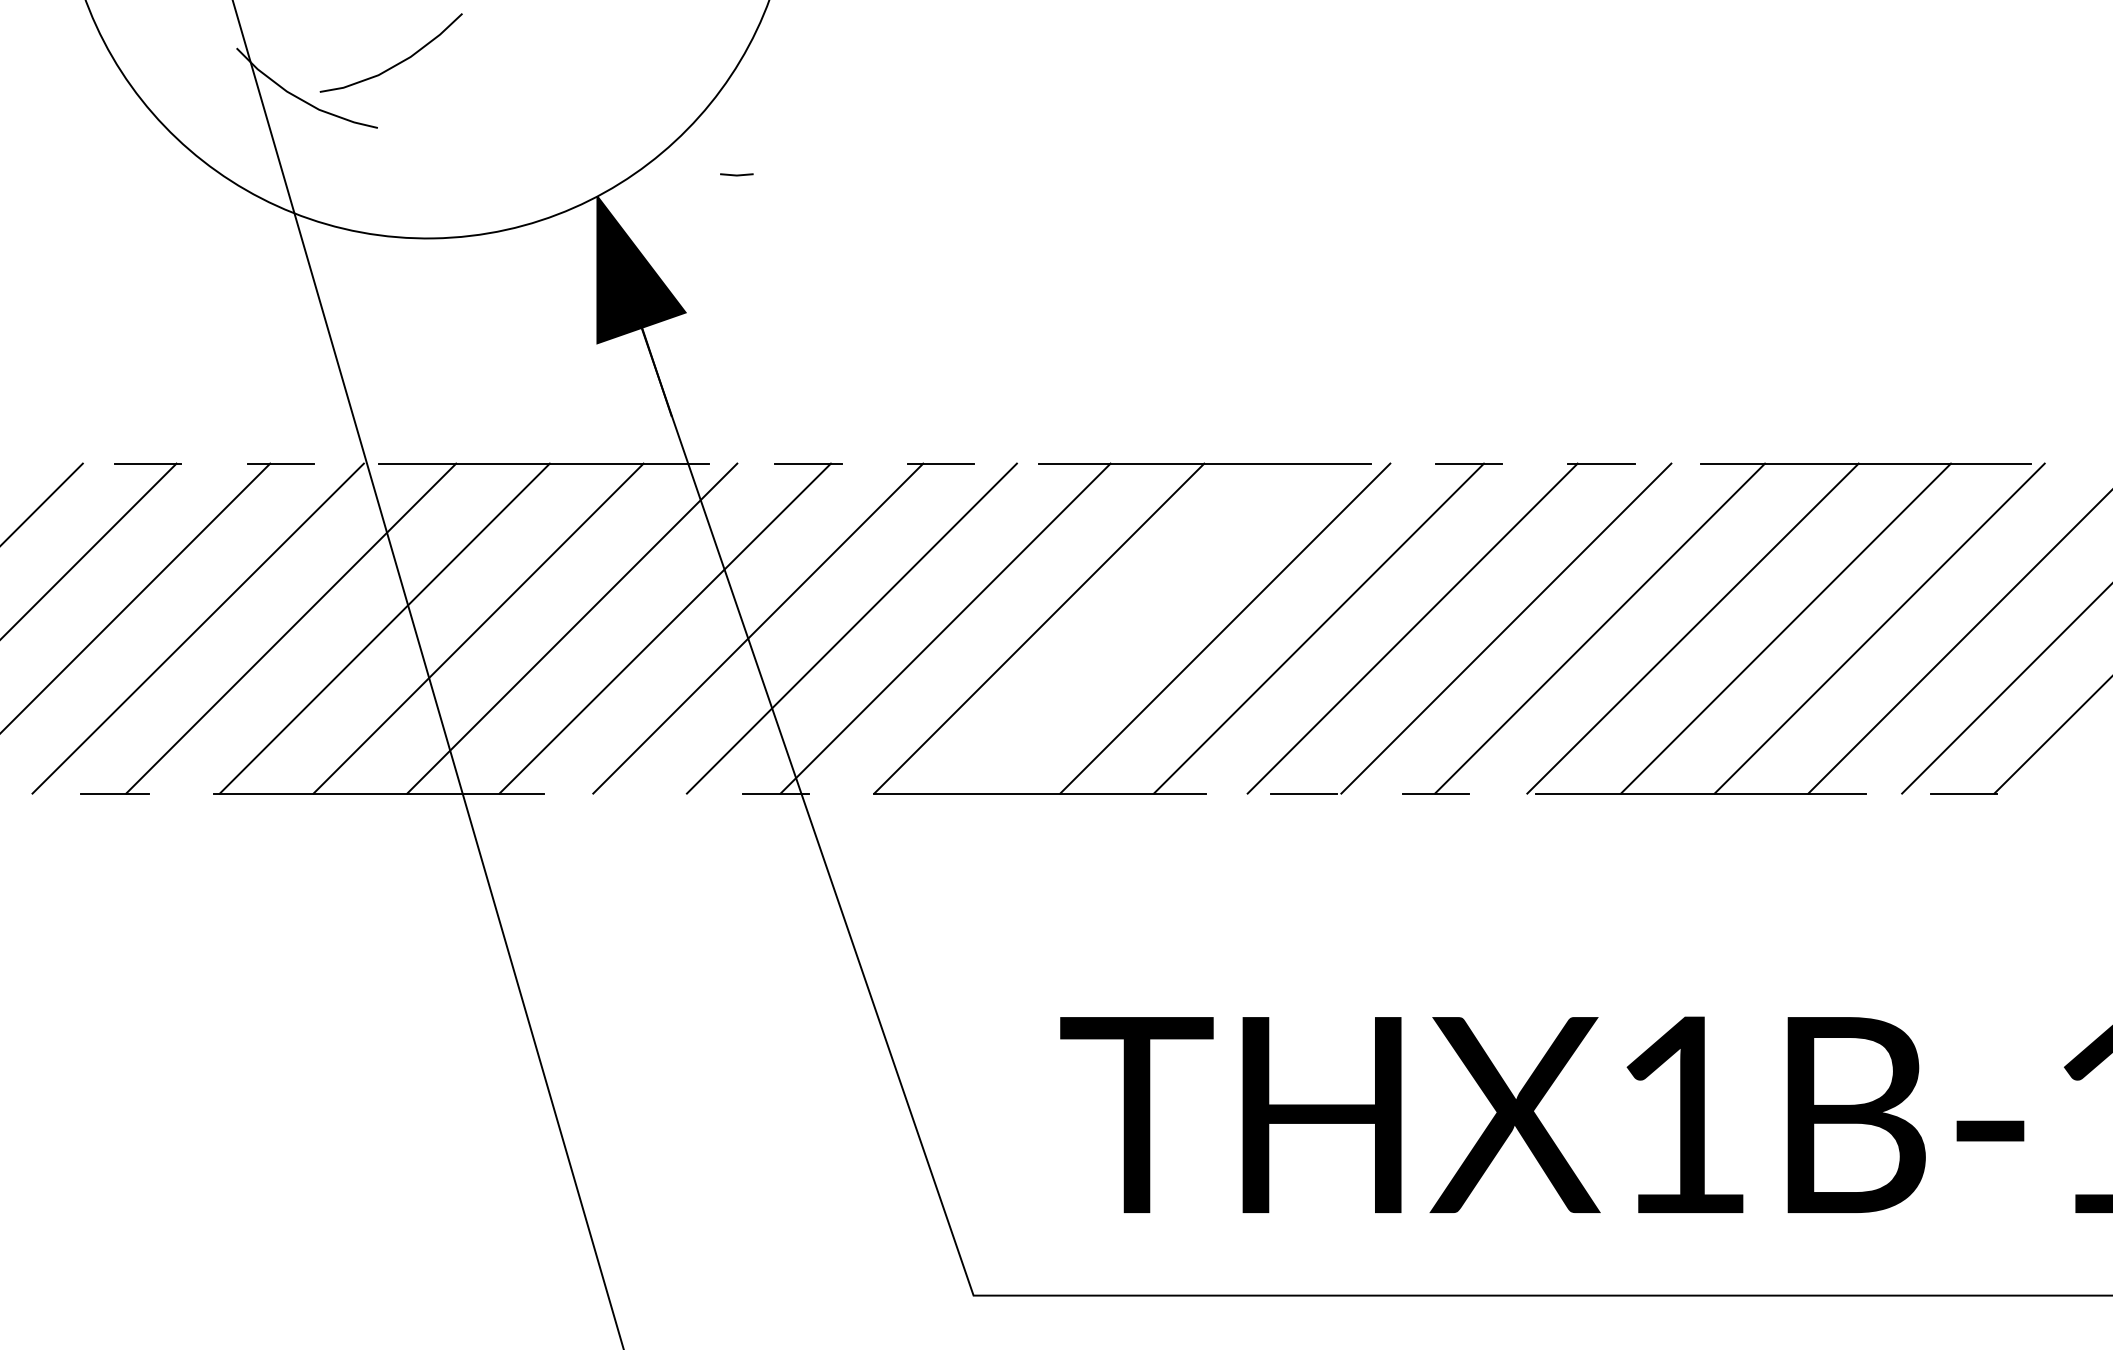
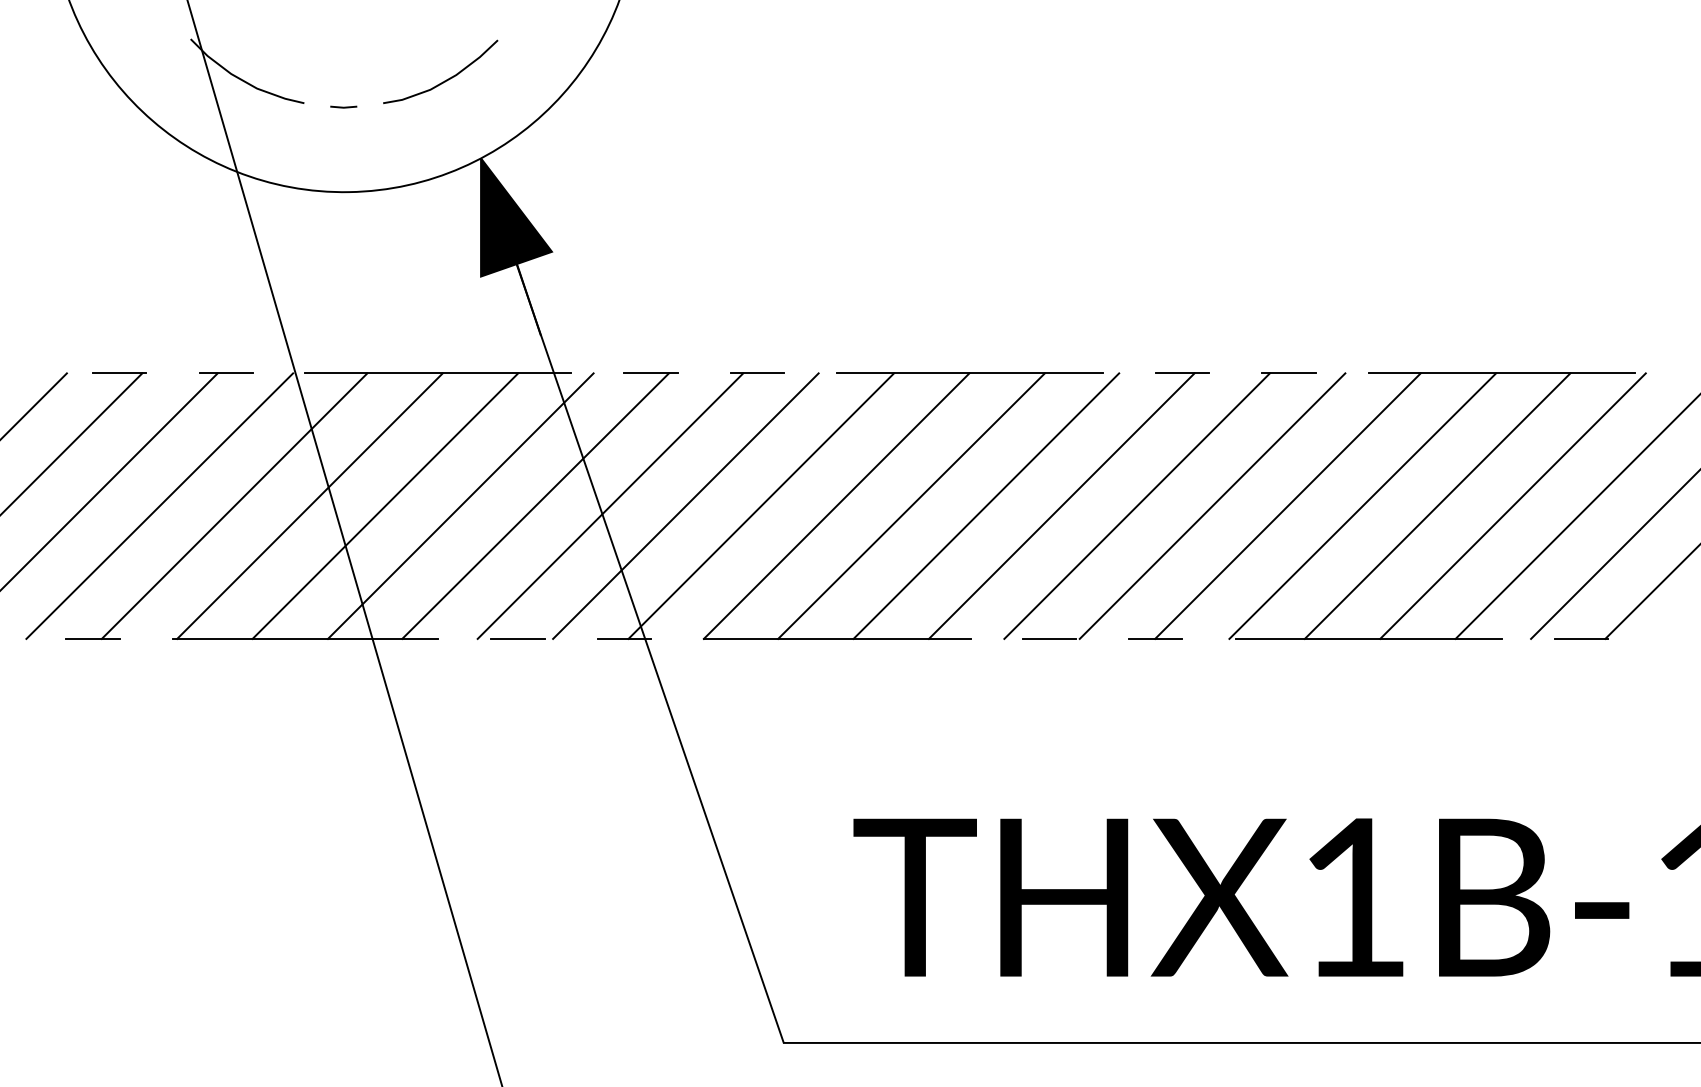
curve: (398, 62) -> (446, 79), moved
line: (736, 174) -> (343, 106), moved
line: (1132, 628) -> (911, 506), added
line: (643, 793) -> (518, 638), added

